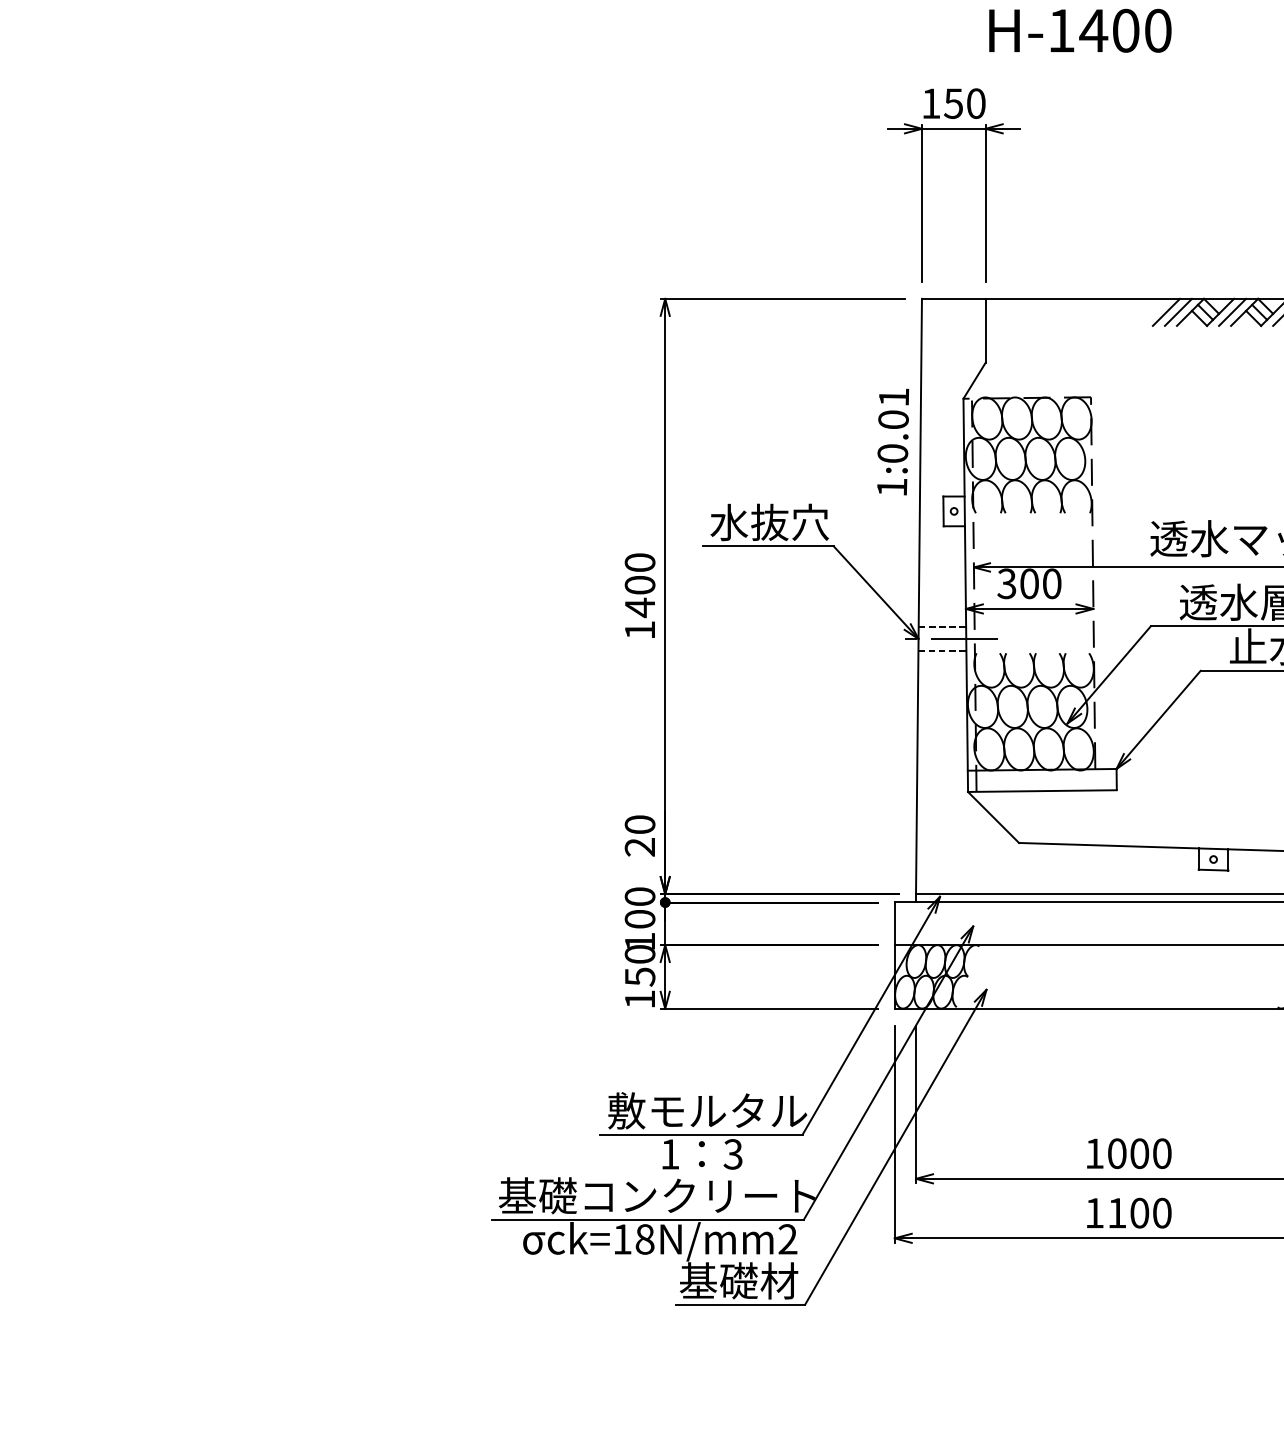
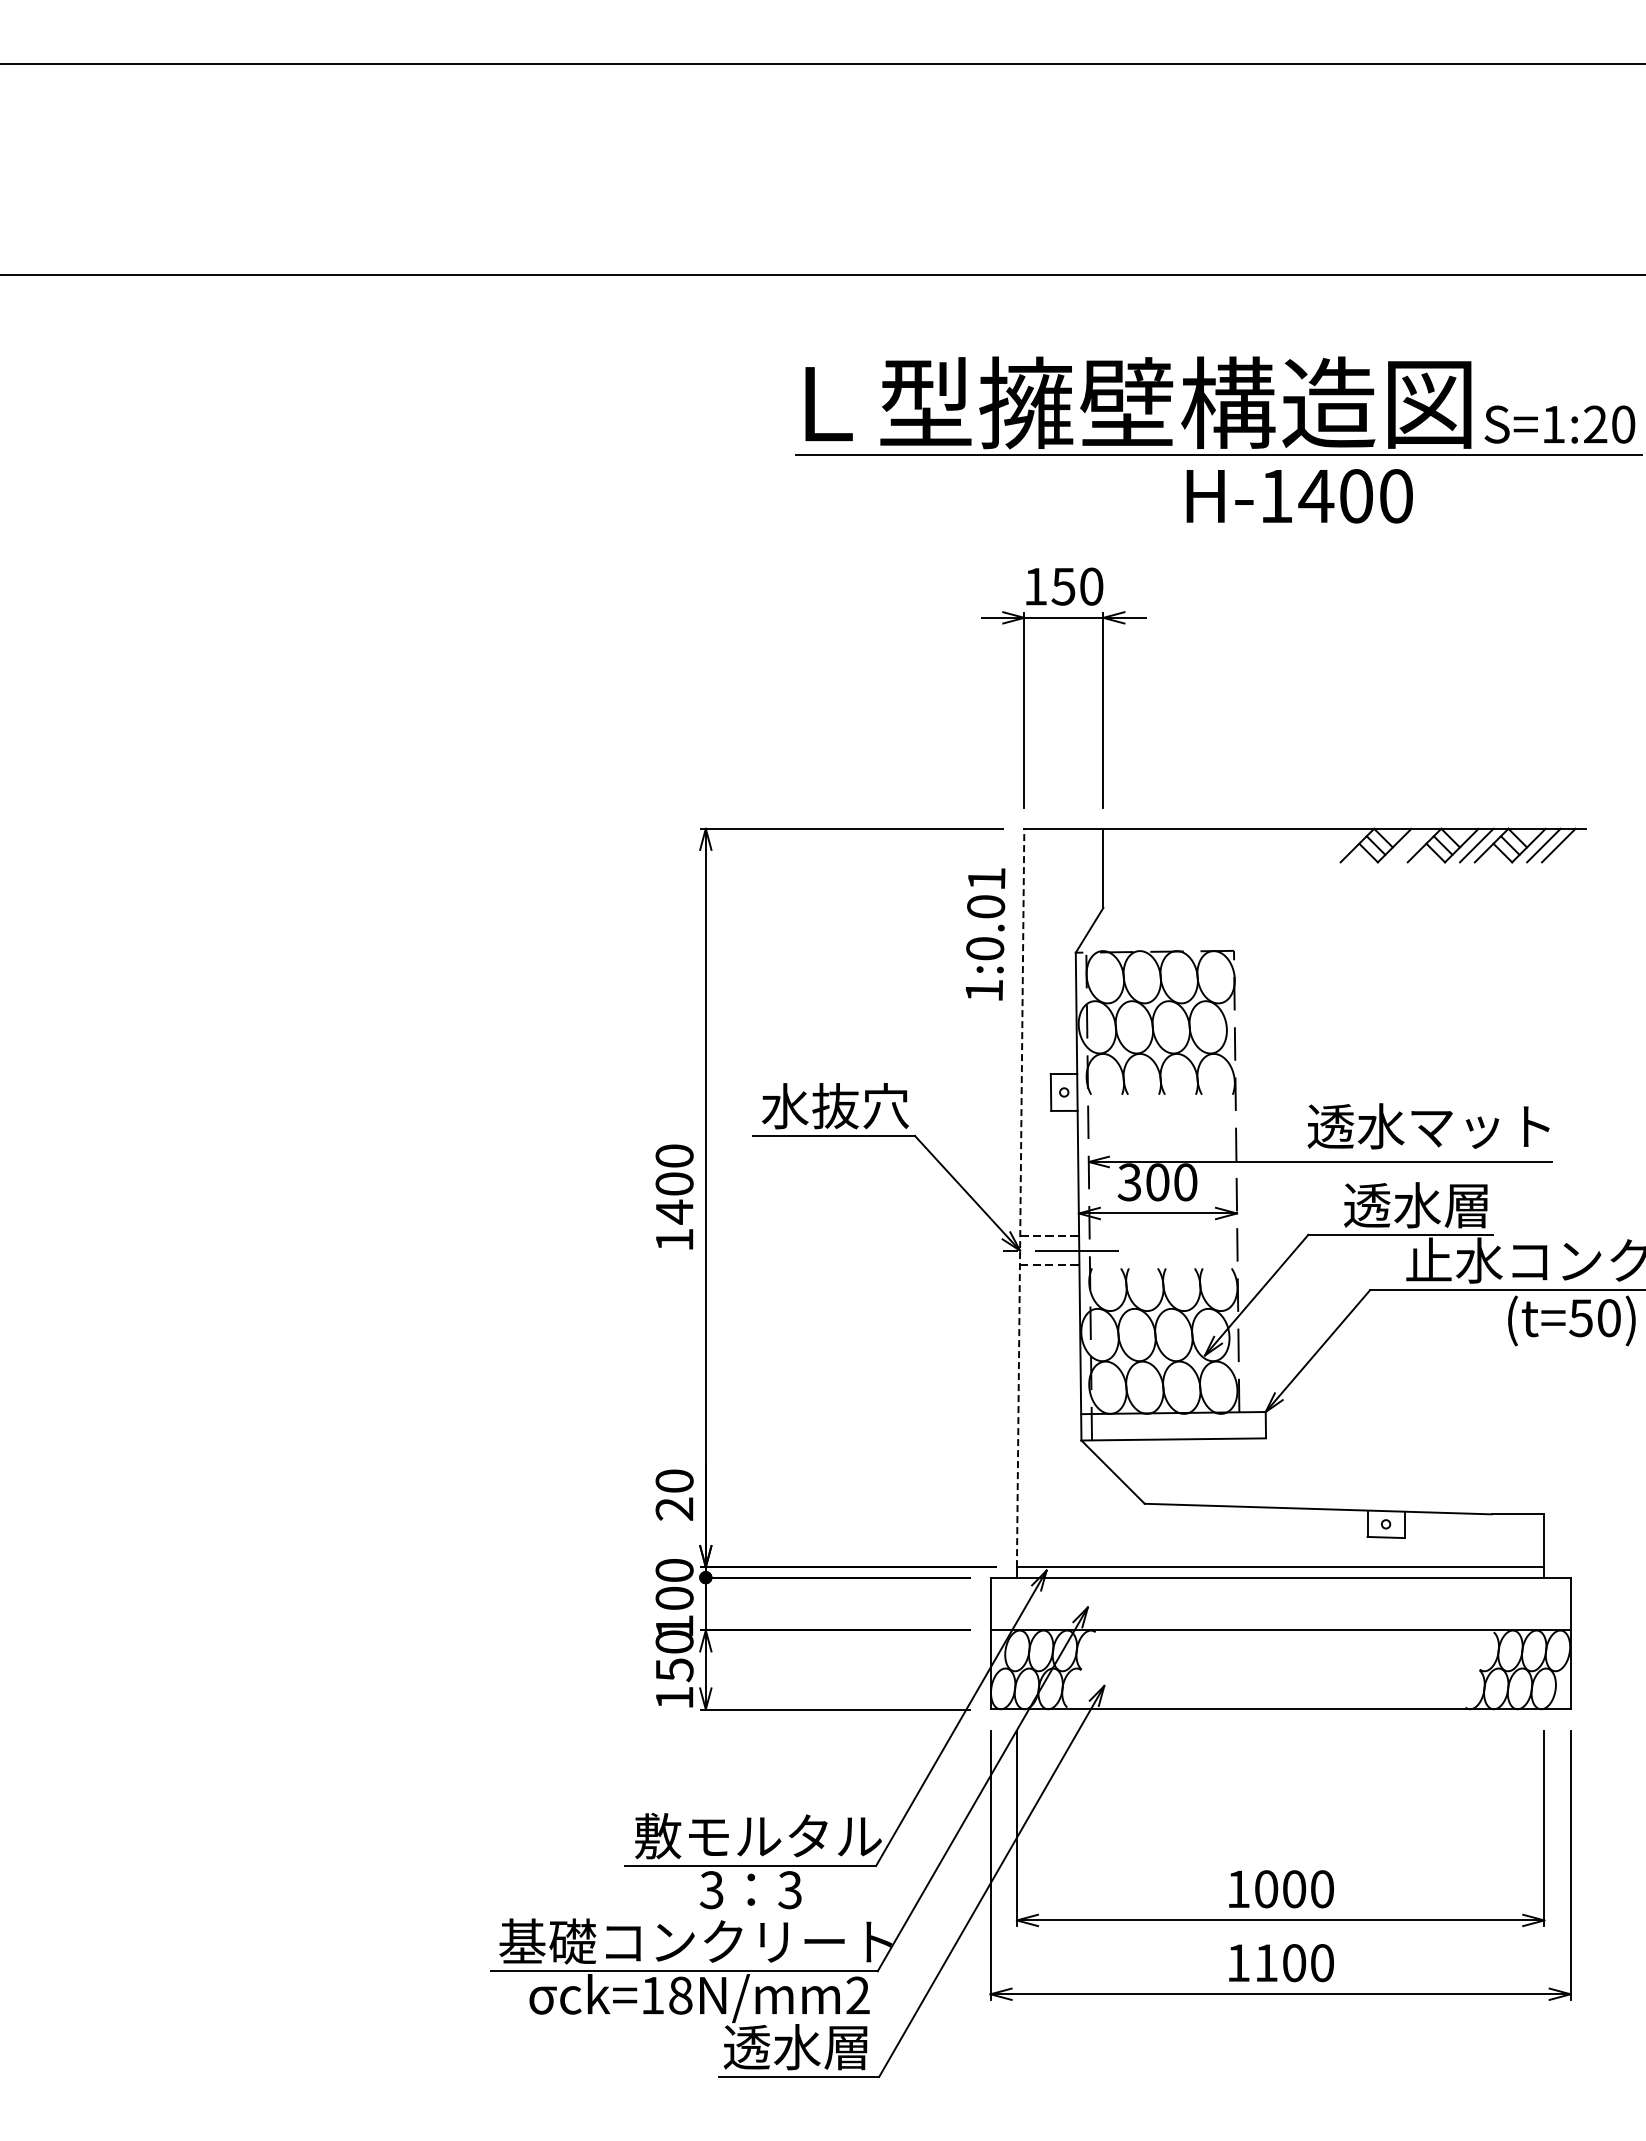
text: (1080, 30) -> (1299, 496), moved
line: (1166, 312) -> (1327, 845), removed
line: (1178, 312) -> (1342, 845), removed
line: (1232, 312) -> (1409, 845), removed
text: (893, 442) -> (985, 934), moved
line: (918, 596) -> (1020, 1197), solid -> dashed
text: (669, 1154) -> (711, 1890), 1 -> 3
text: (738, 1281) -> (796, 2047), 基礎材 -> 透水層

